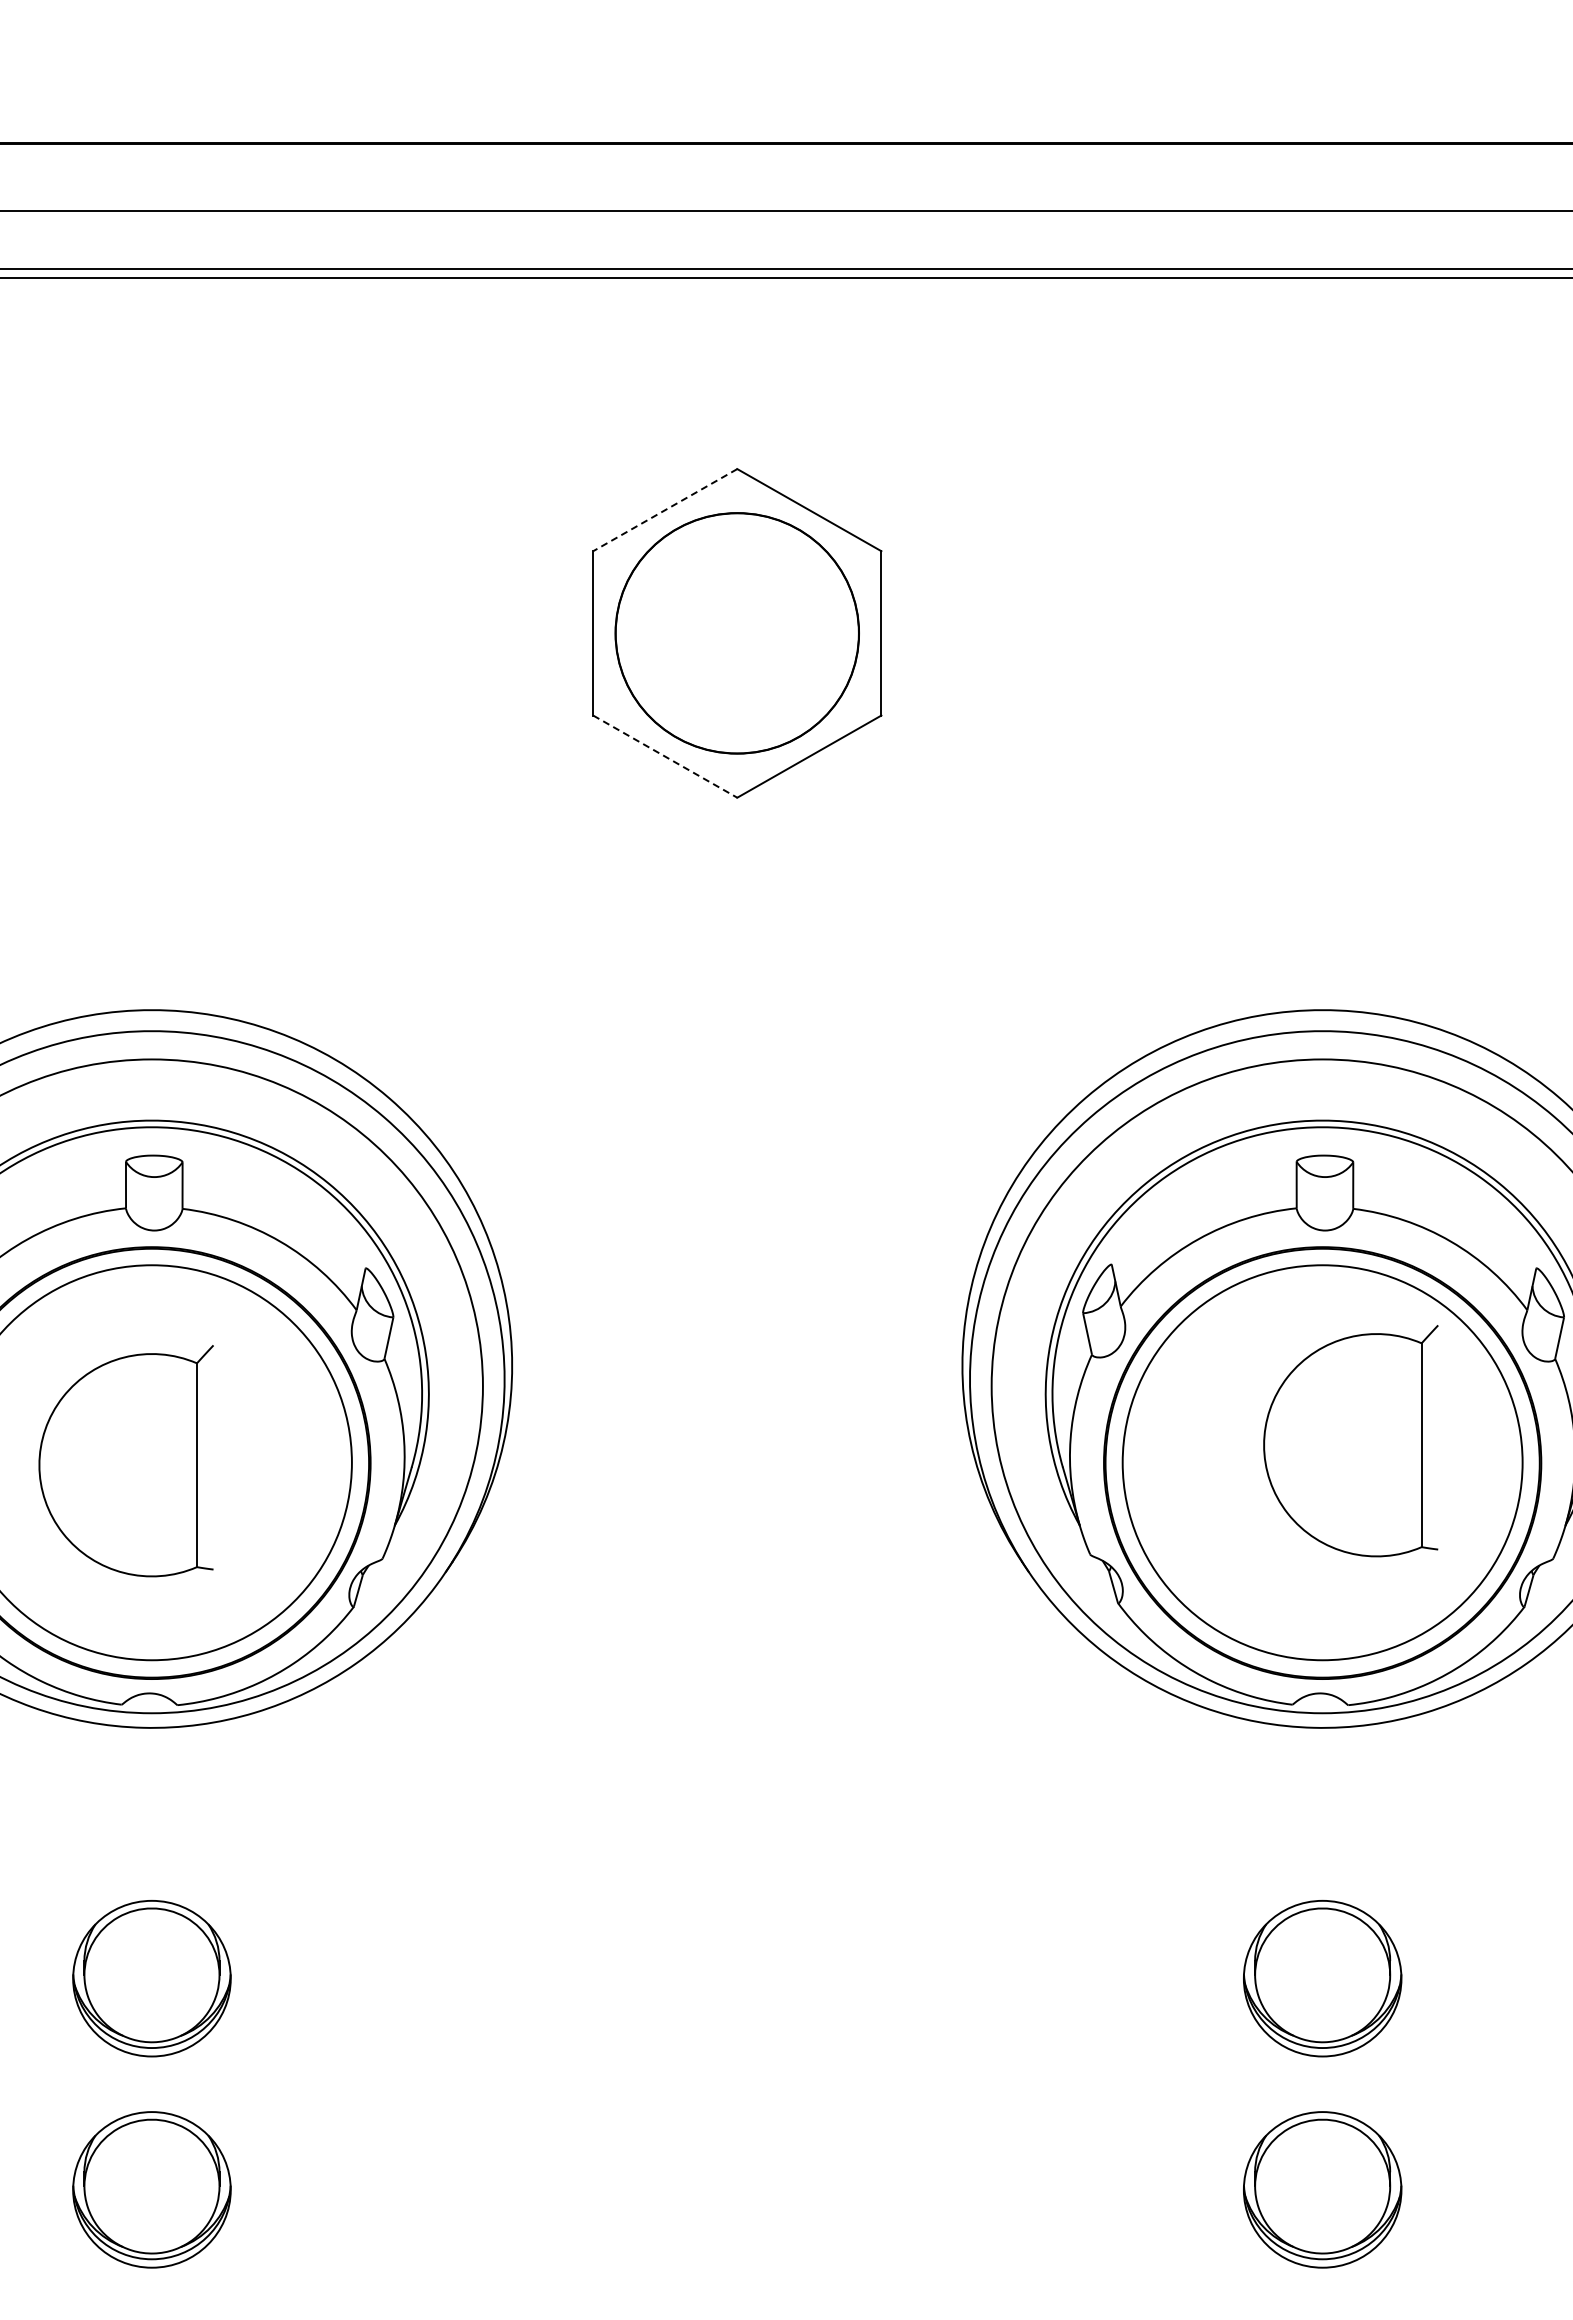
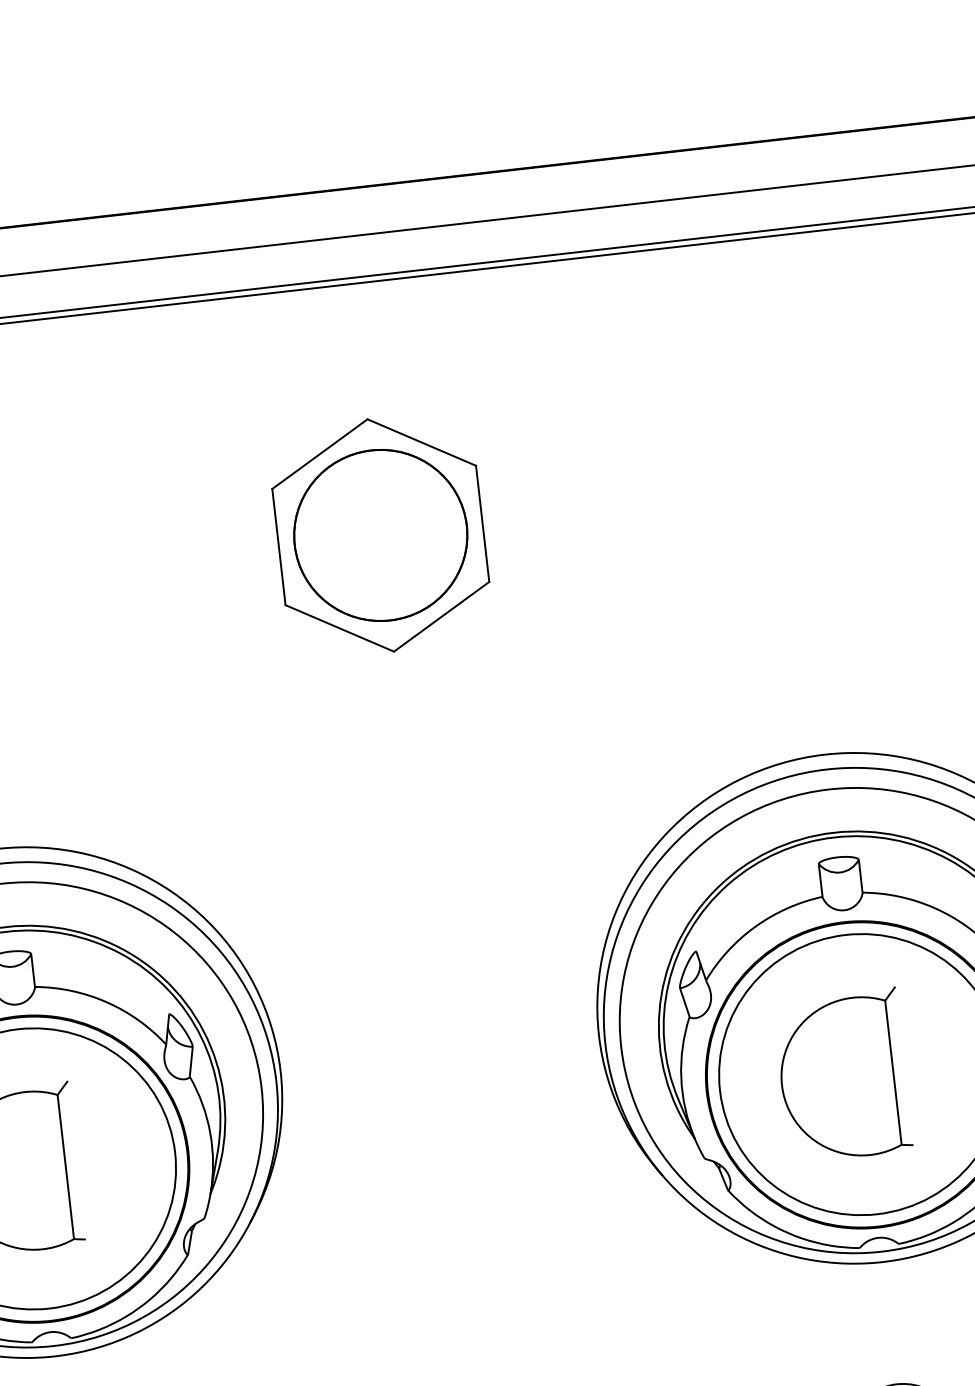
line: (665, 510) -> (320, 454), dashed -> solid
line: (665, 756) -> (339, 628), dashed -> solid
part: (1350, 1441) -> (842, 1075), moved

